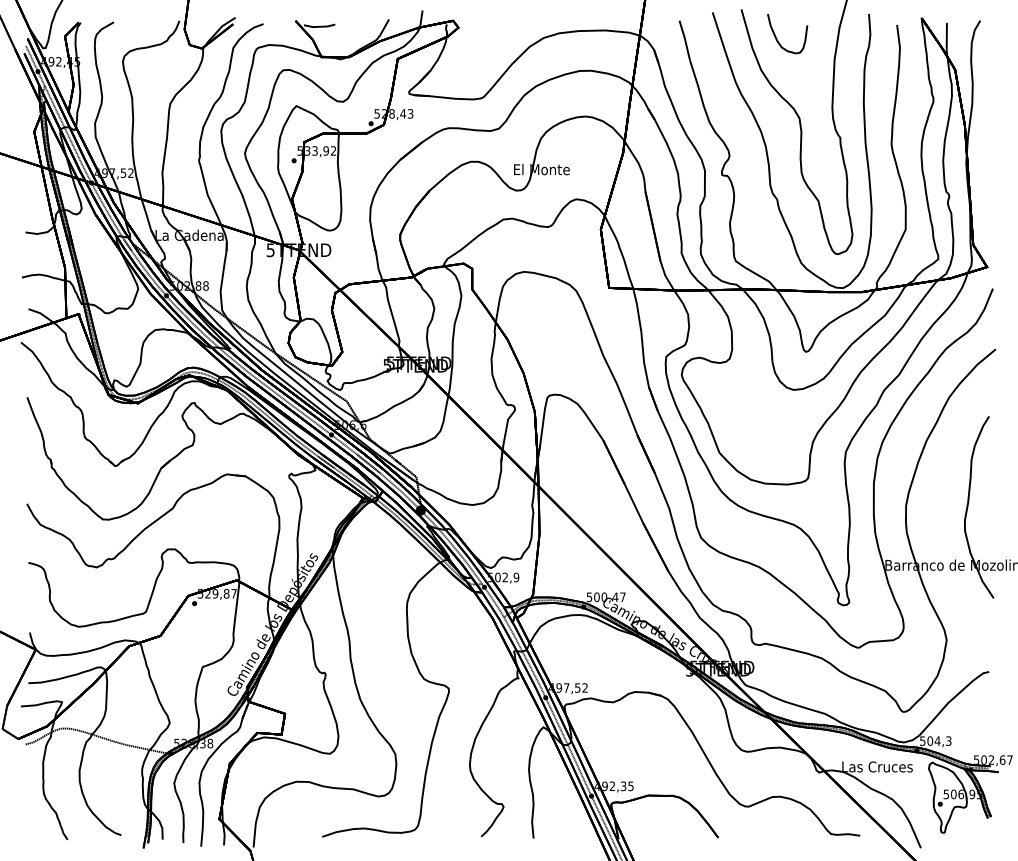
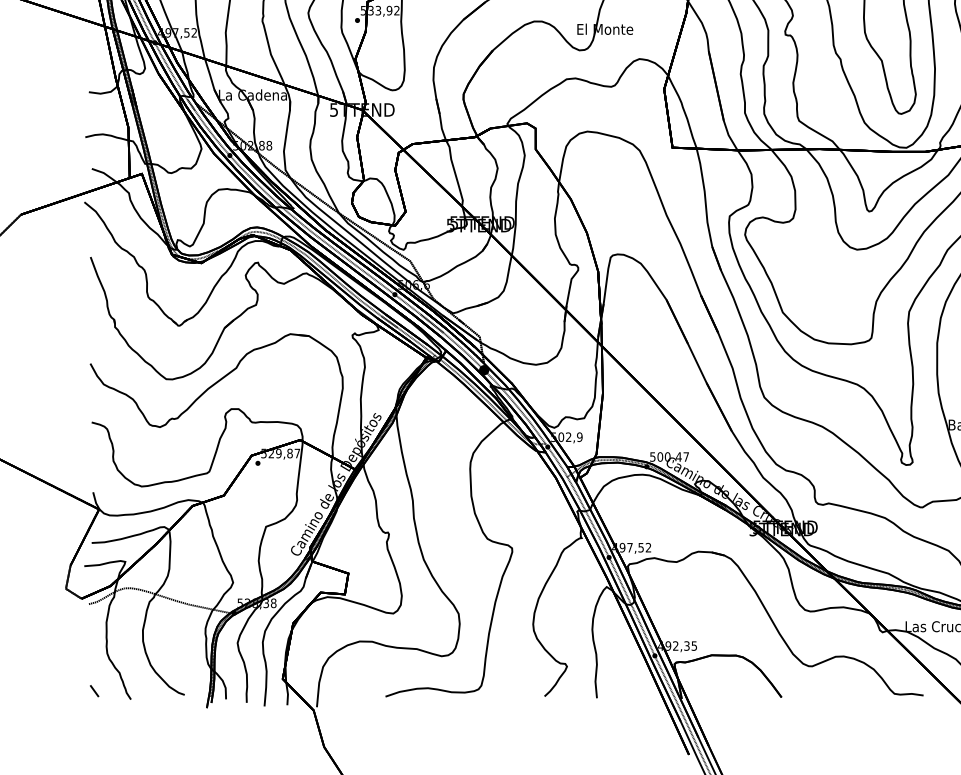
line: (30, 831) -> (93, 691), added

